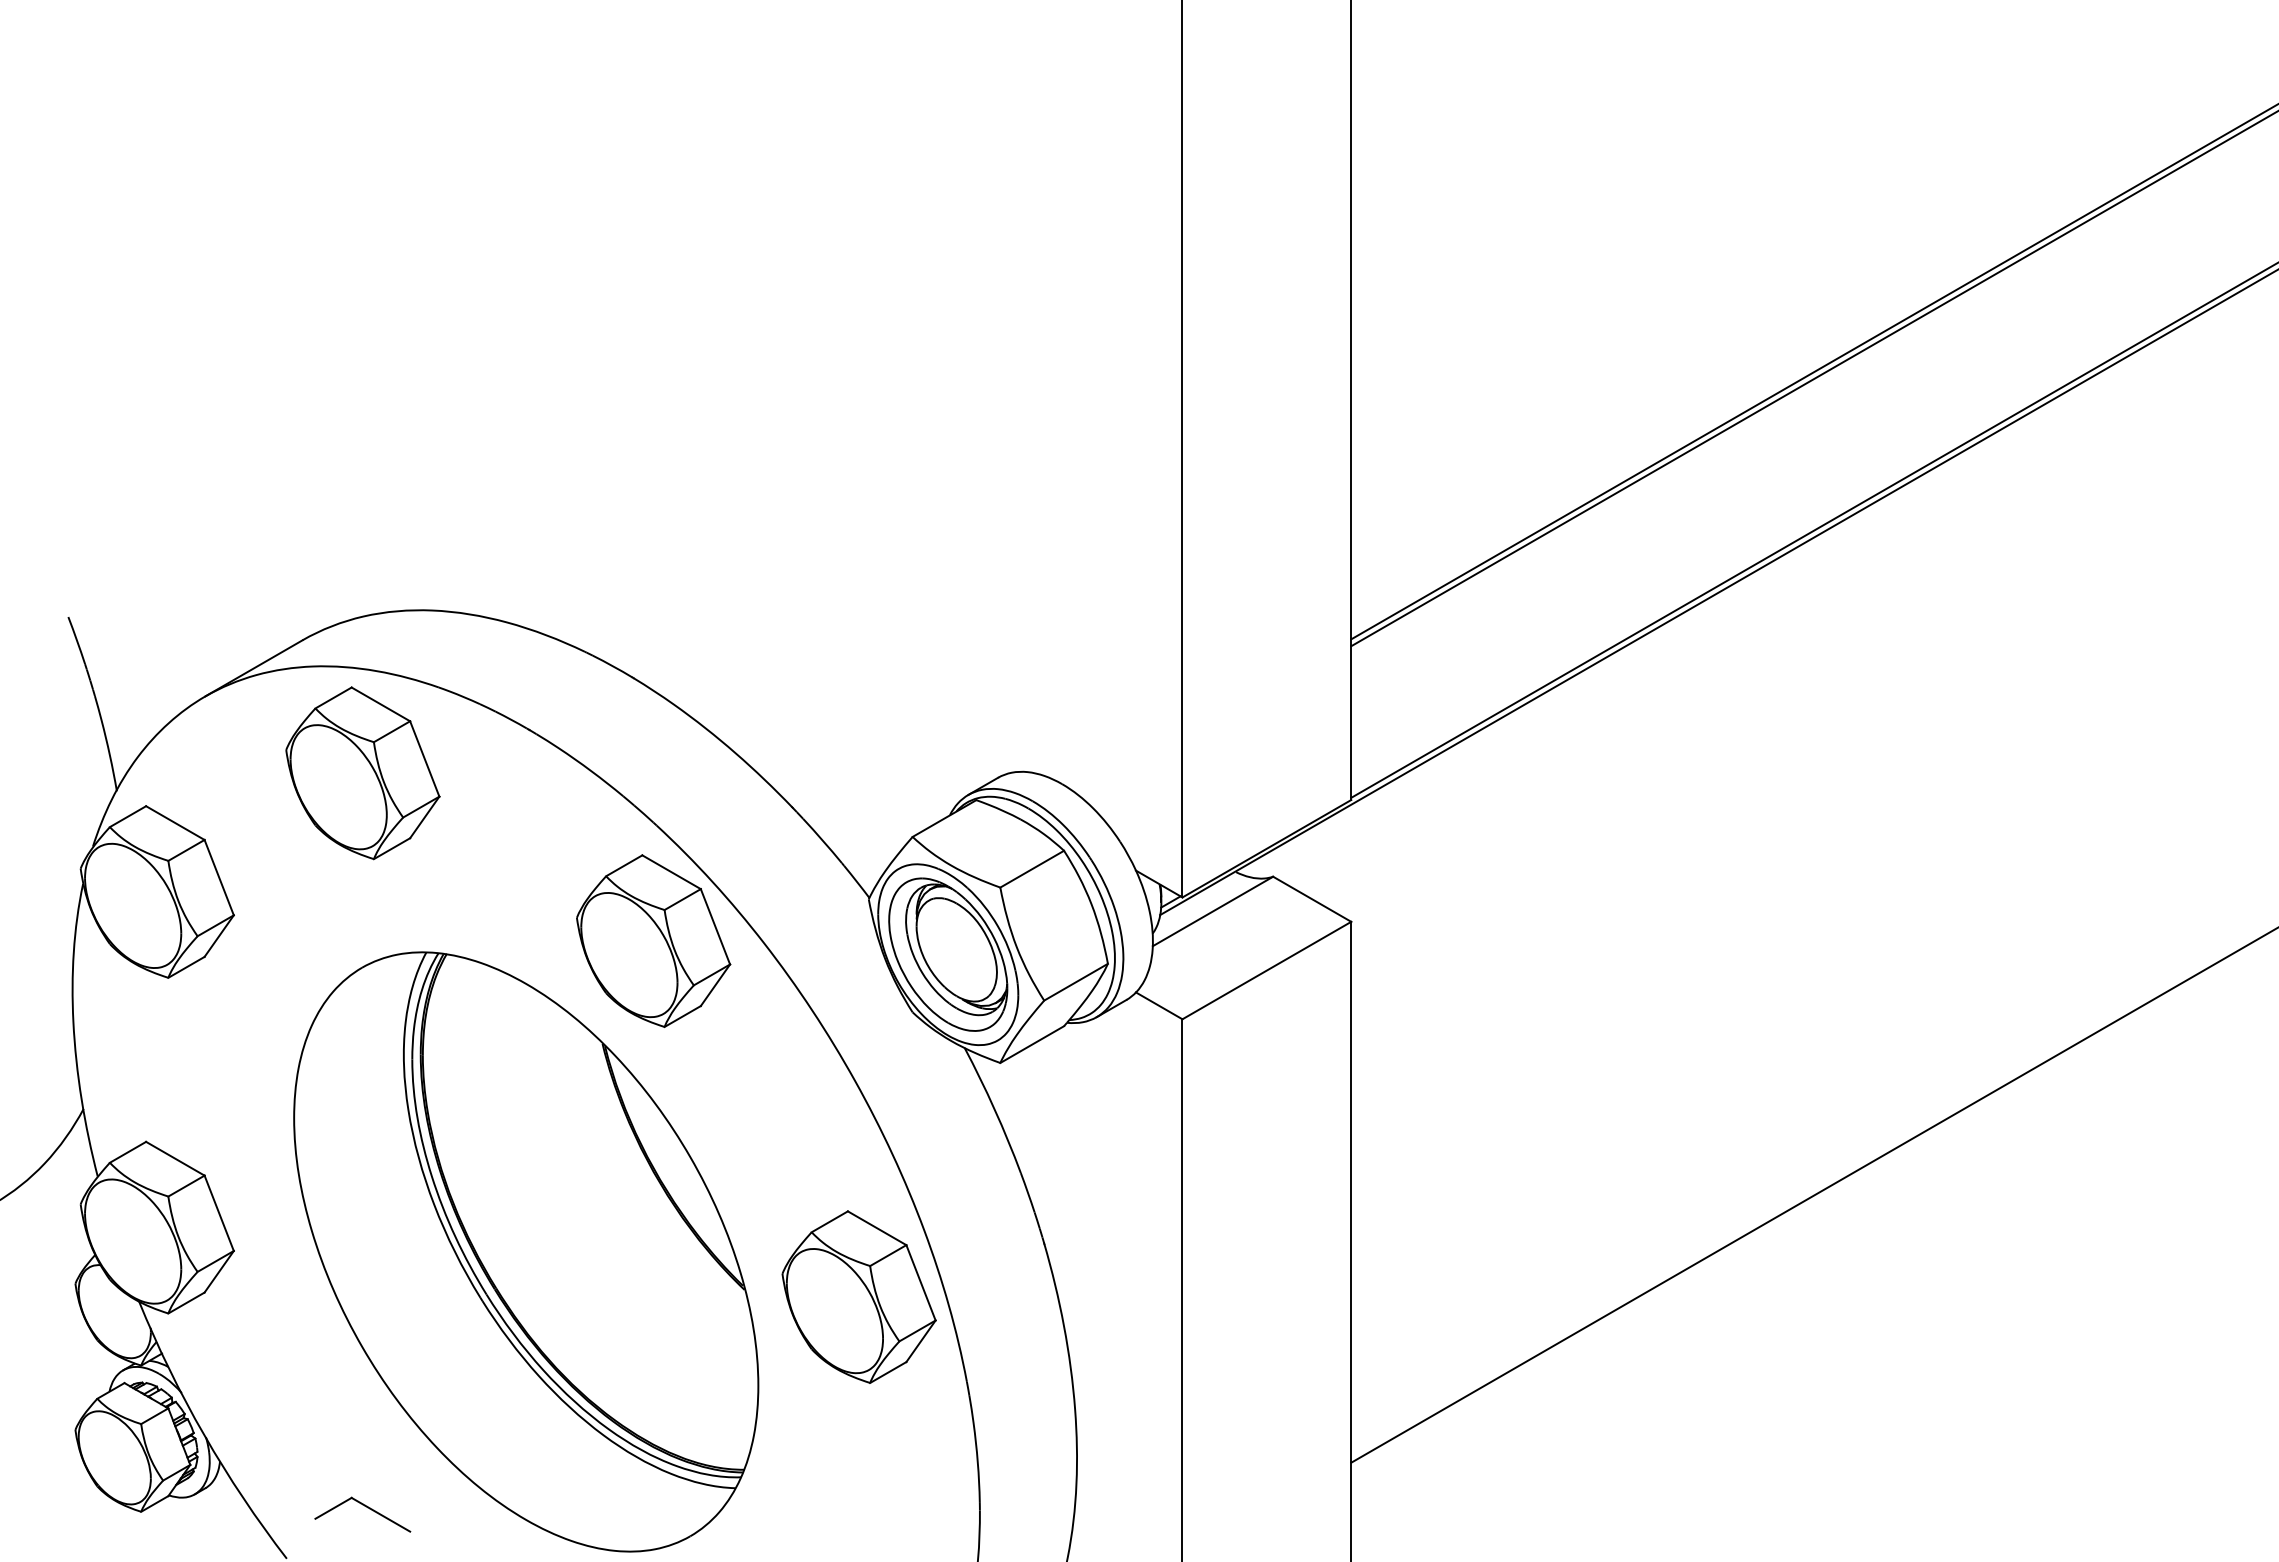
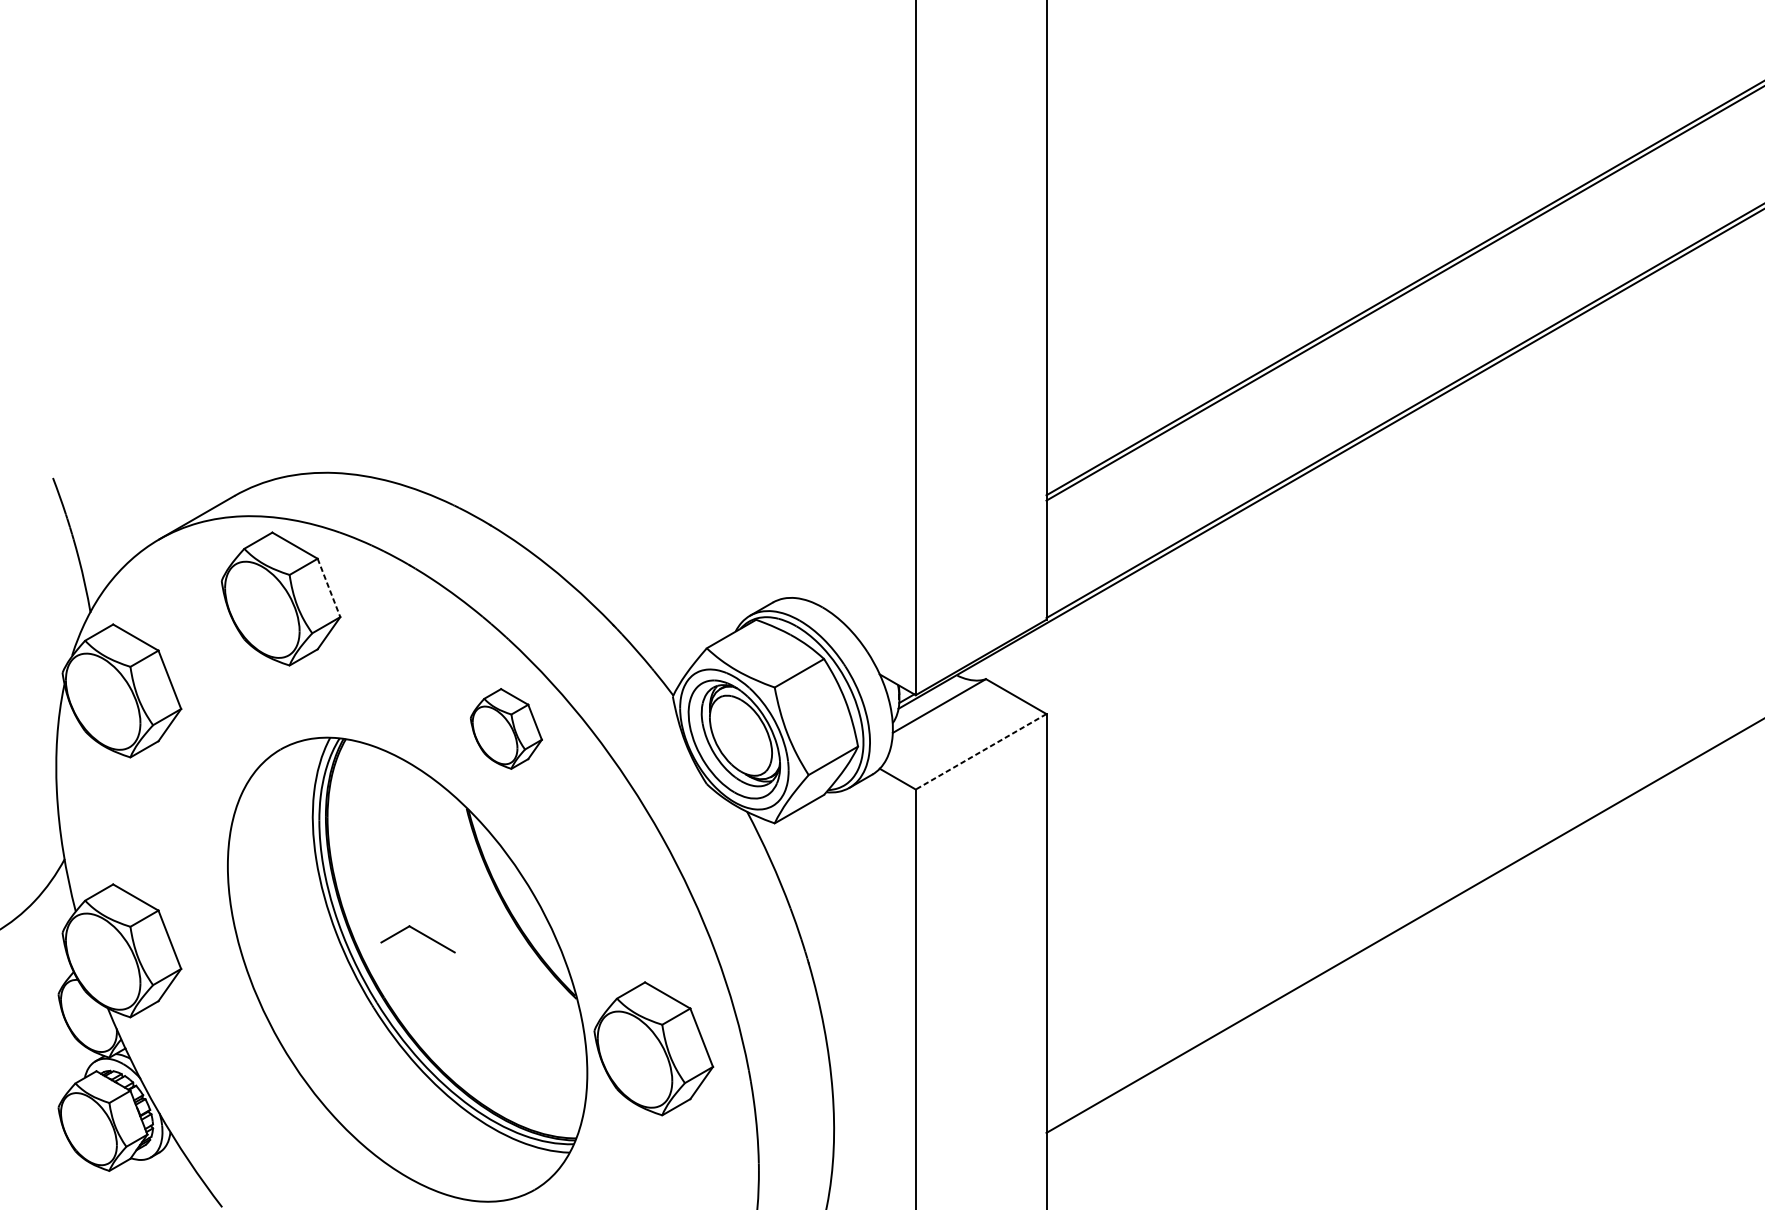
line: (424, 759) -> (328, 588), solid -> dashed
part: (653, 940) -> (506, 728), size x0.6
line: (1266, 970) -> (980, 751), solid -> dashed
part: (858, 1296) -> (653, 1048), moved
part: (367, 1508) -> (421, 934), moved

